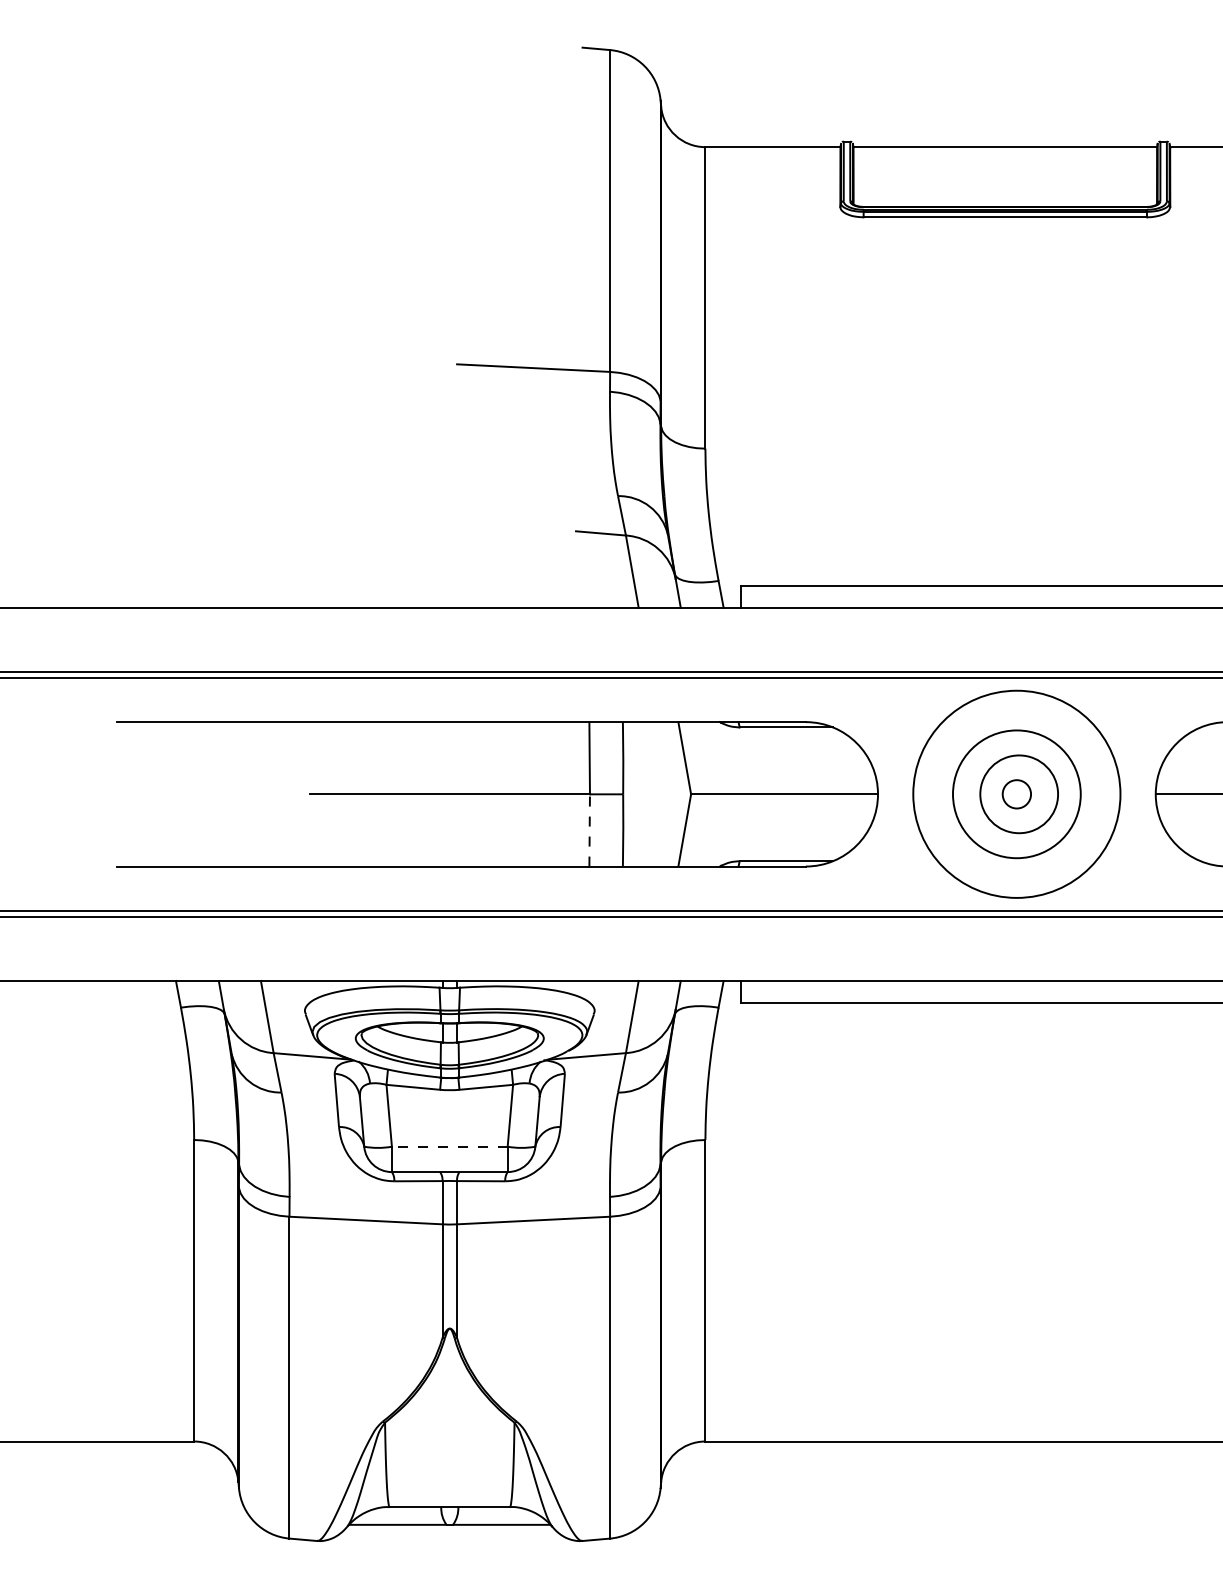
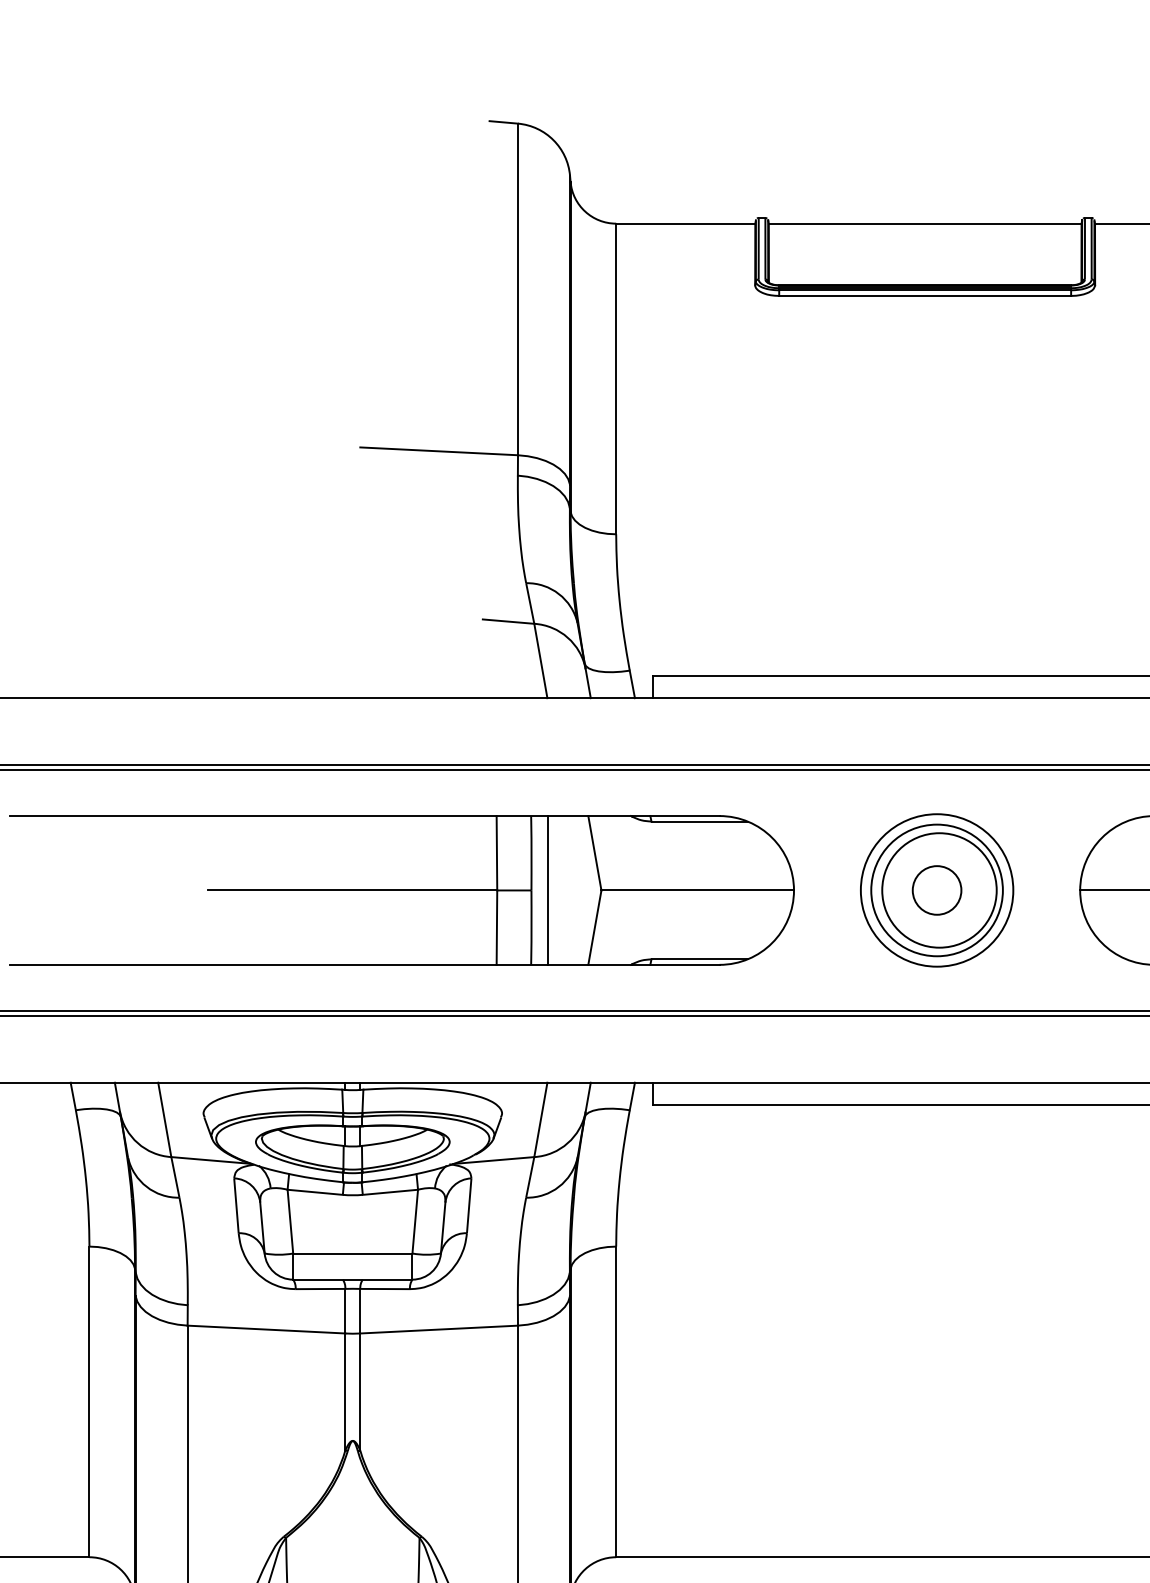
circle: (1016, 793) -> (936, 889), size x1.67
circle: (1018, 793) -> (938, 889), size x1.43
line: (639, 794) -> (548, 890), added
circle: (1016, 794) -> (936, 890), size x0.71
line: (589, 829) -> (496, 926), dashed -> solid
line: (449, 1146) -> (352, 1253), dashed -> solid

